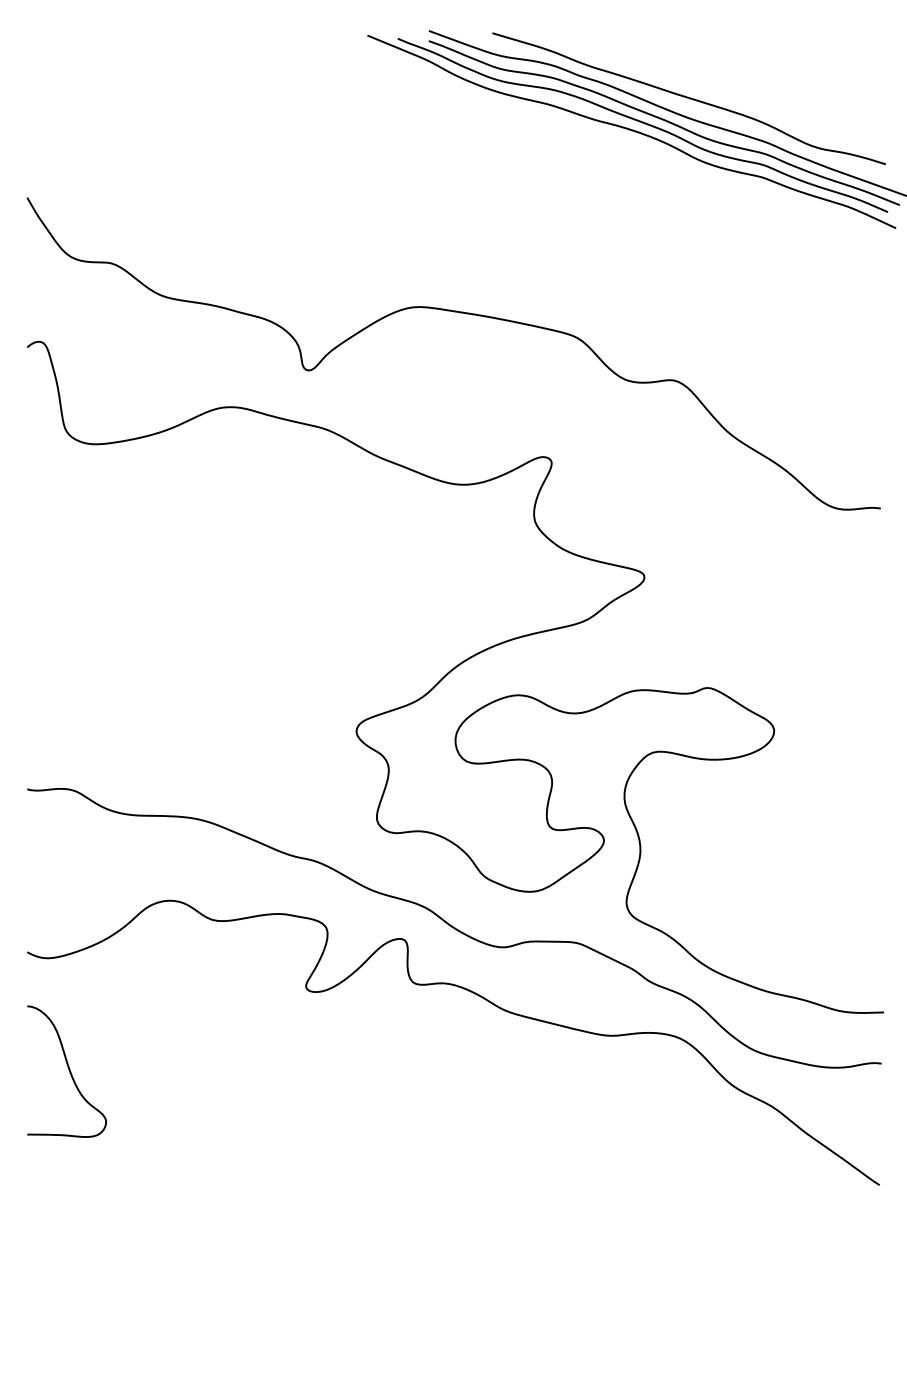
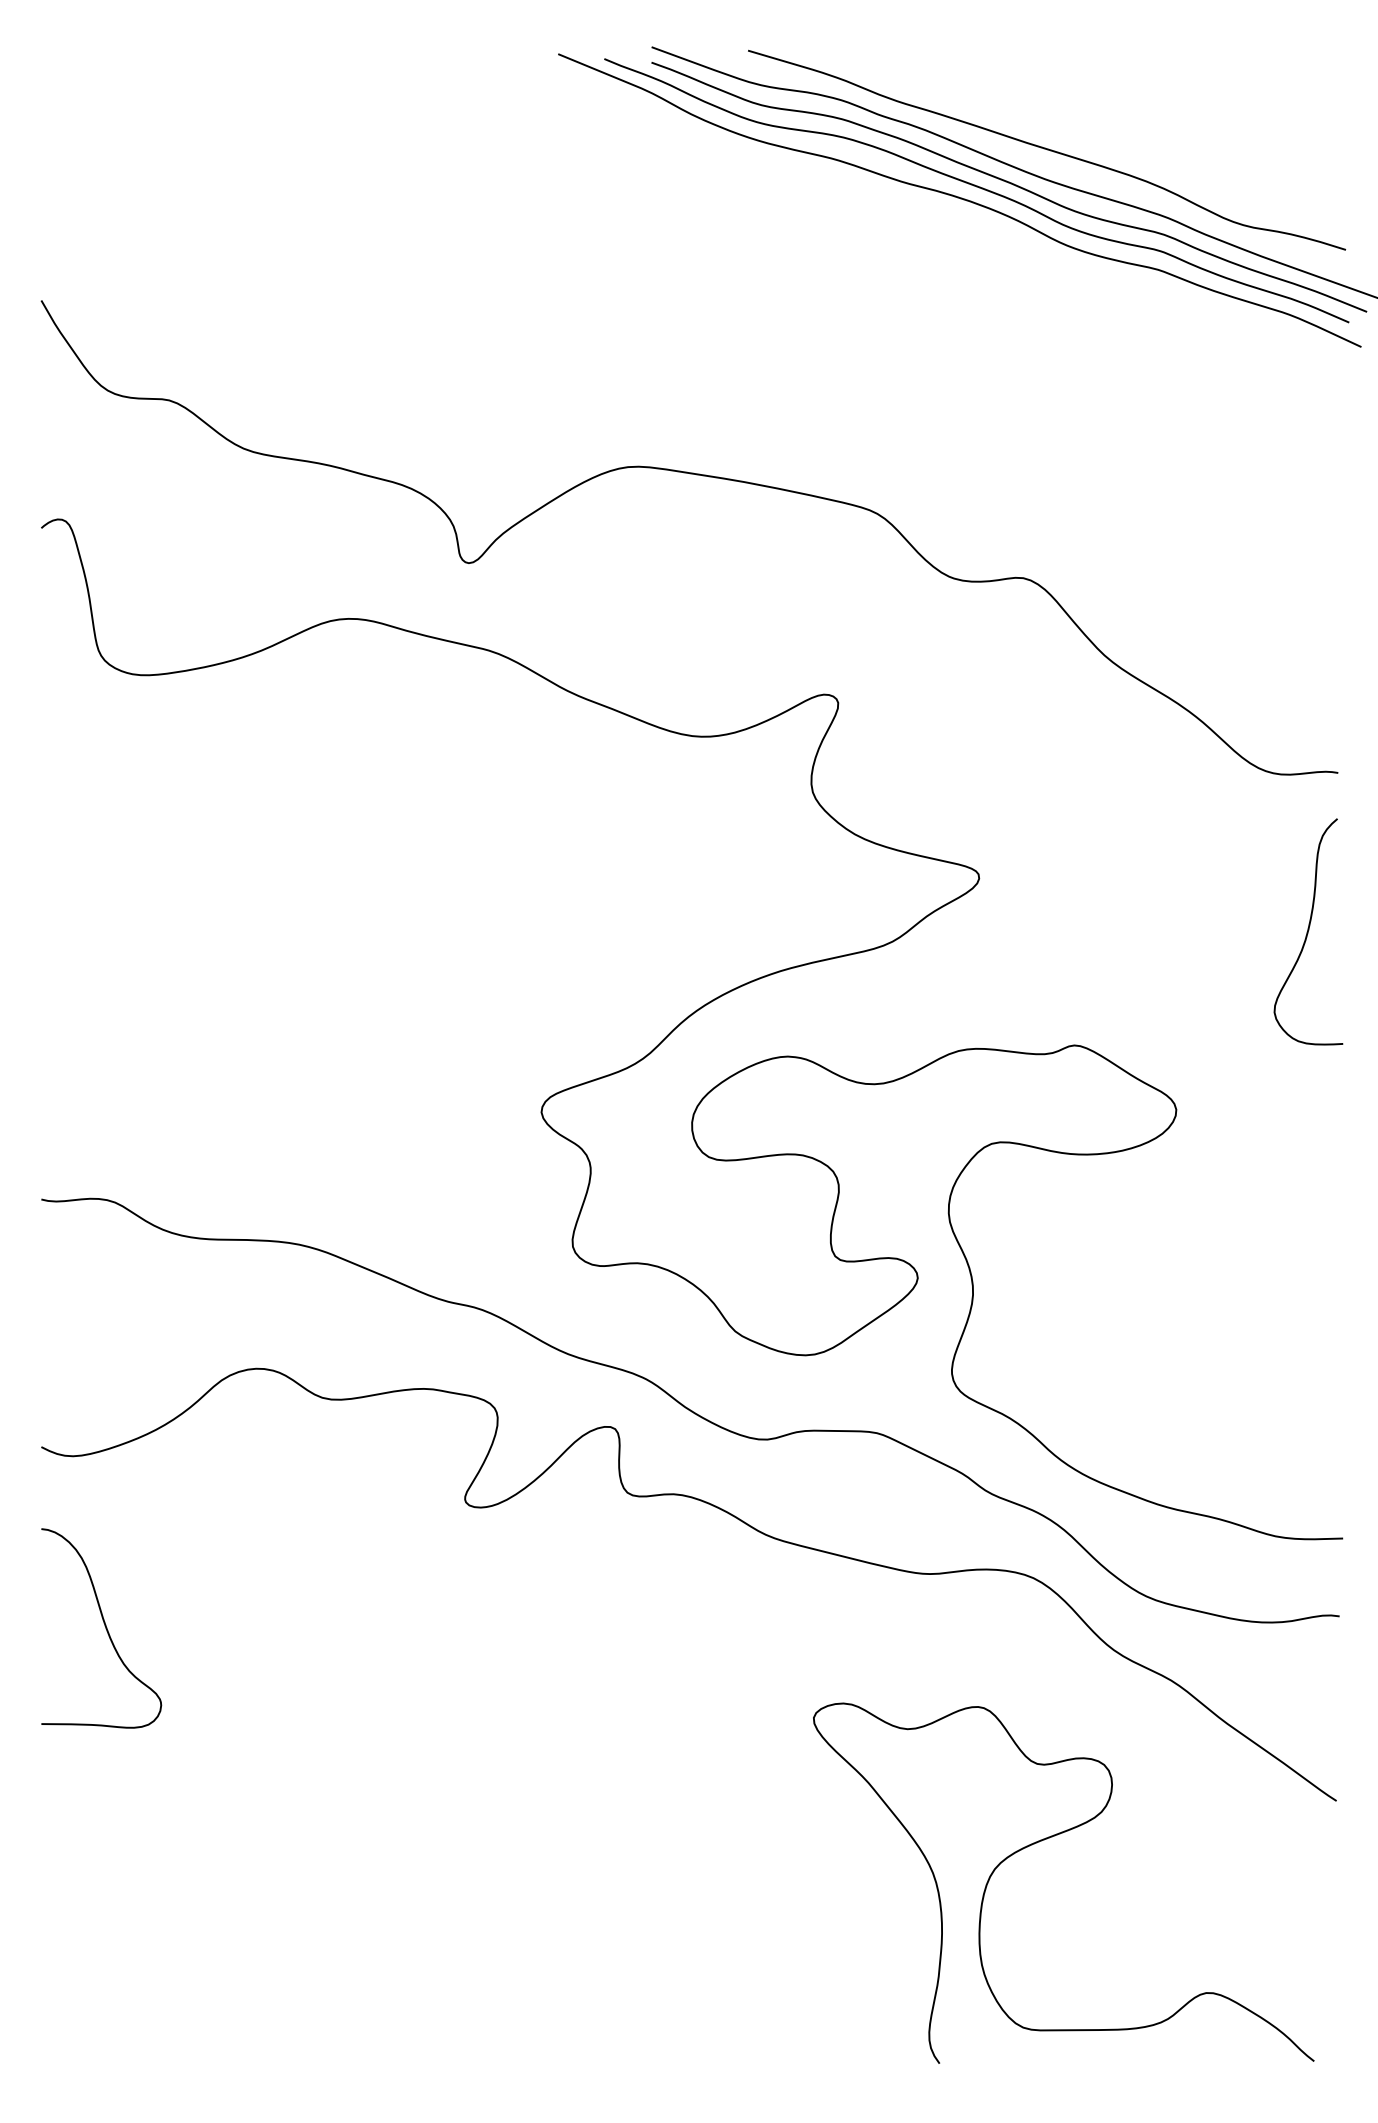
curve: (860, 613) -> (1307, 932), added
curve: (690, 1210) -> (1049, 1839), added

